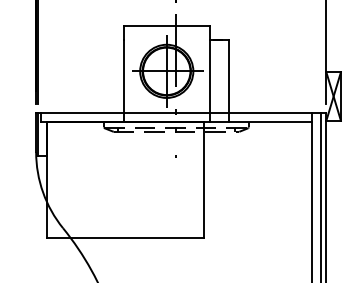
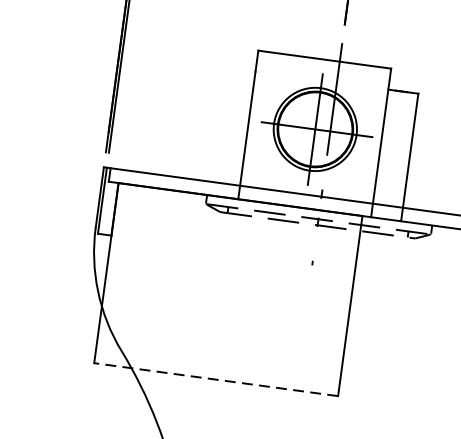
line: (125, 238) -> (216, 380), solid -> dashed

